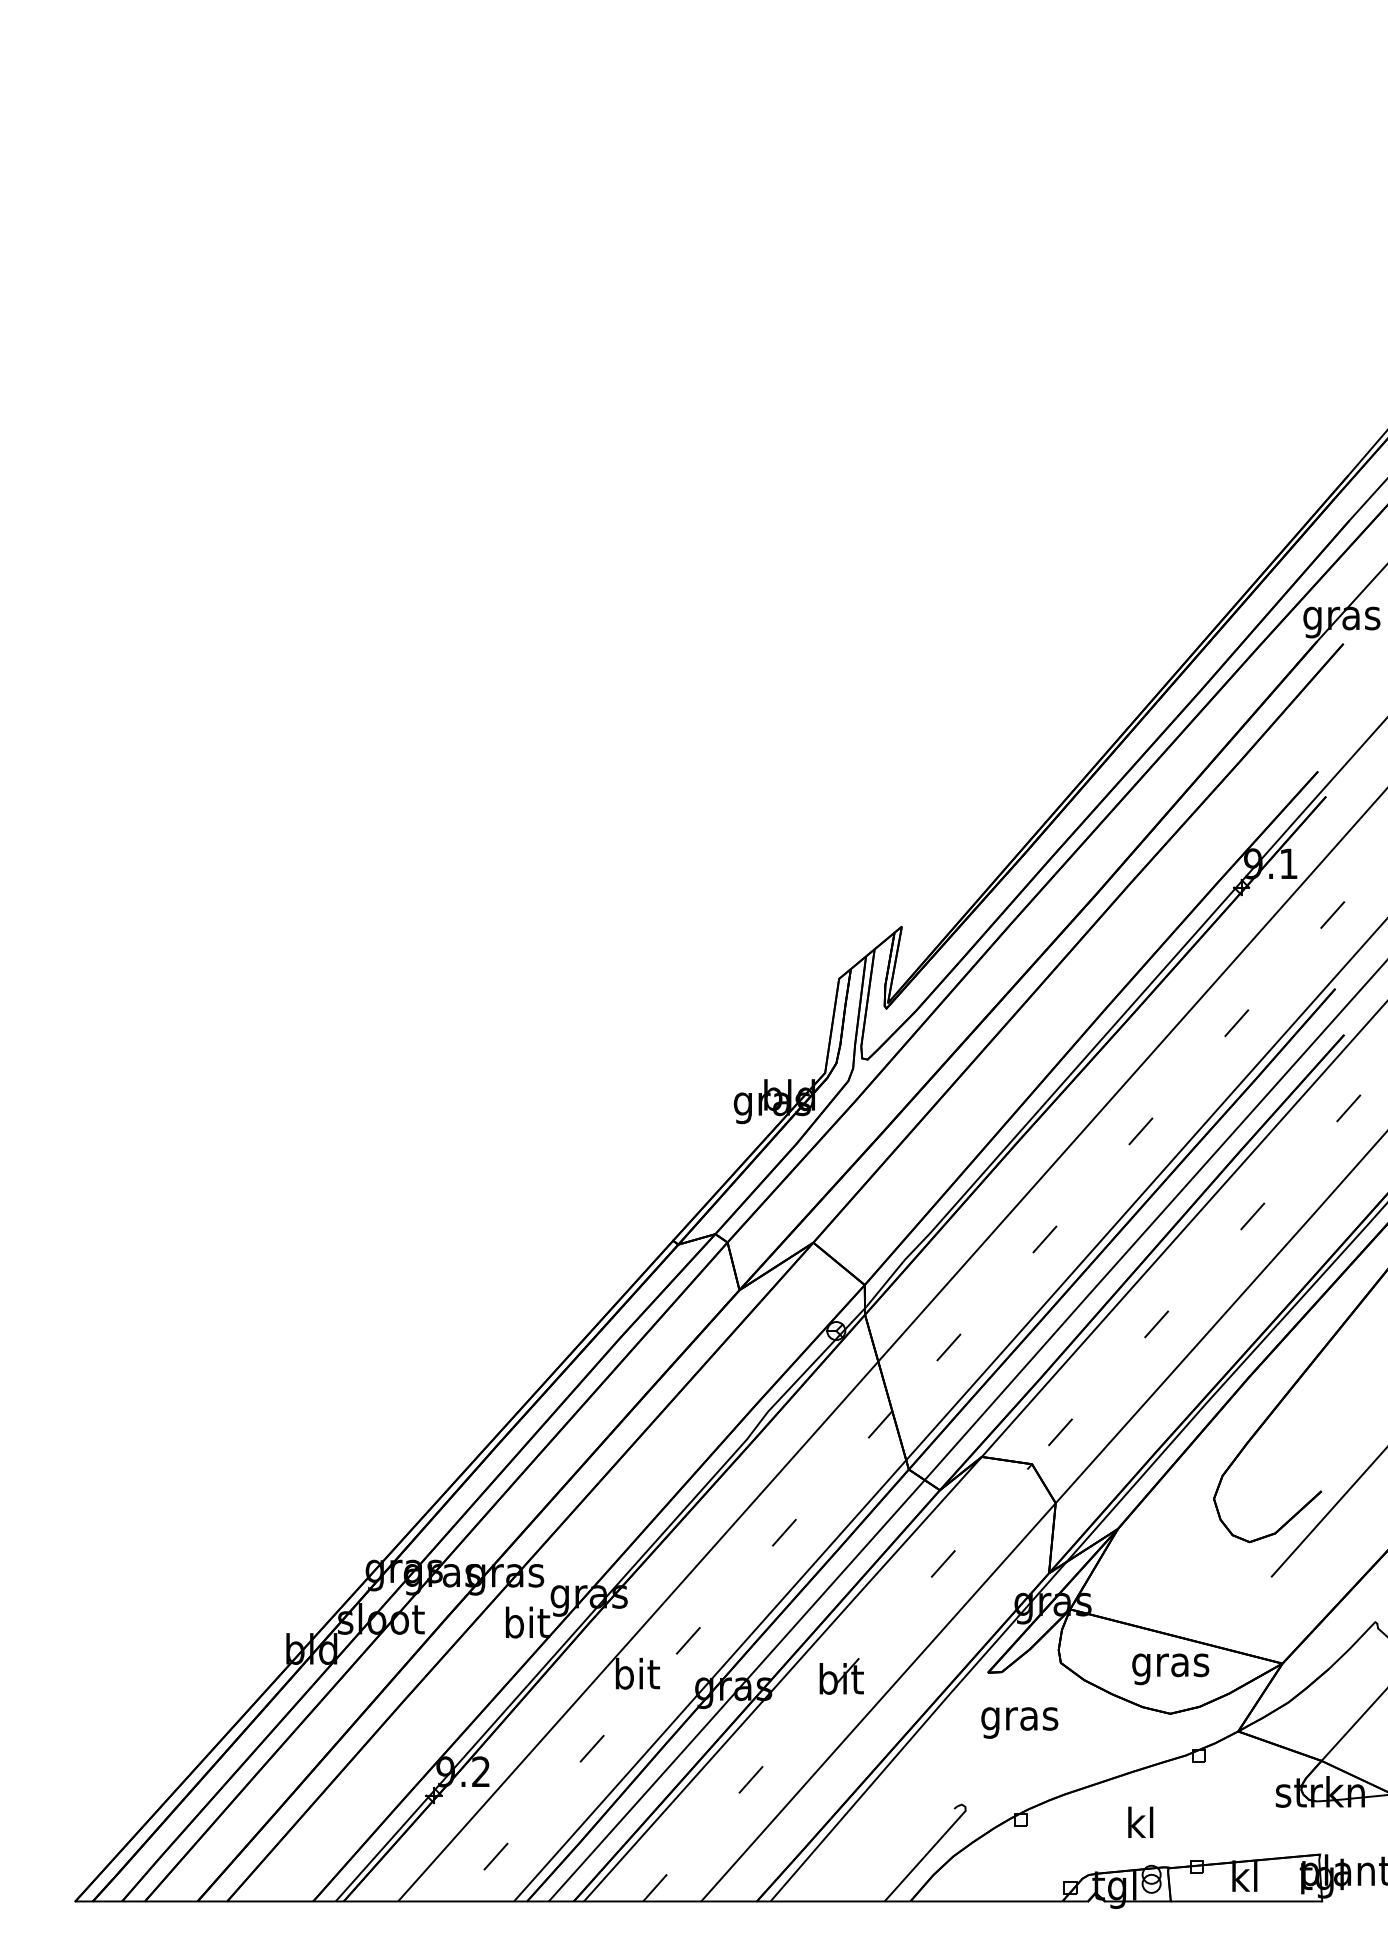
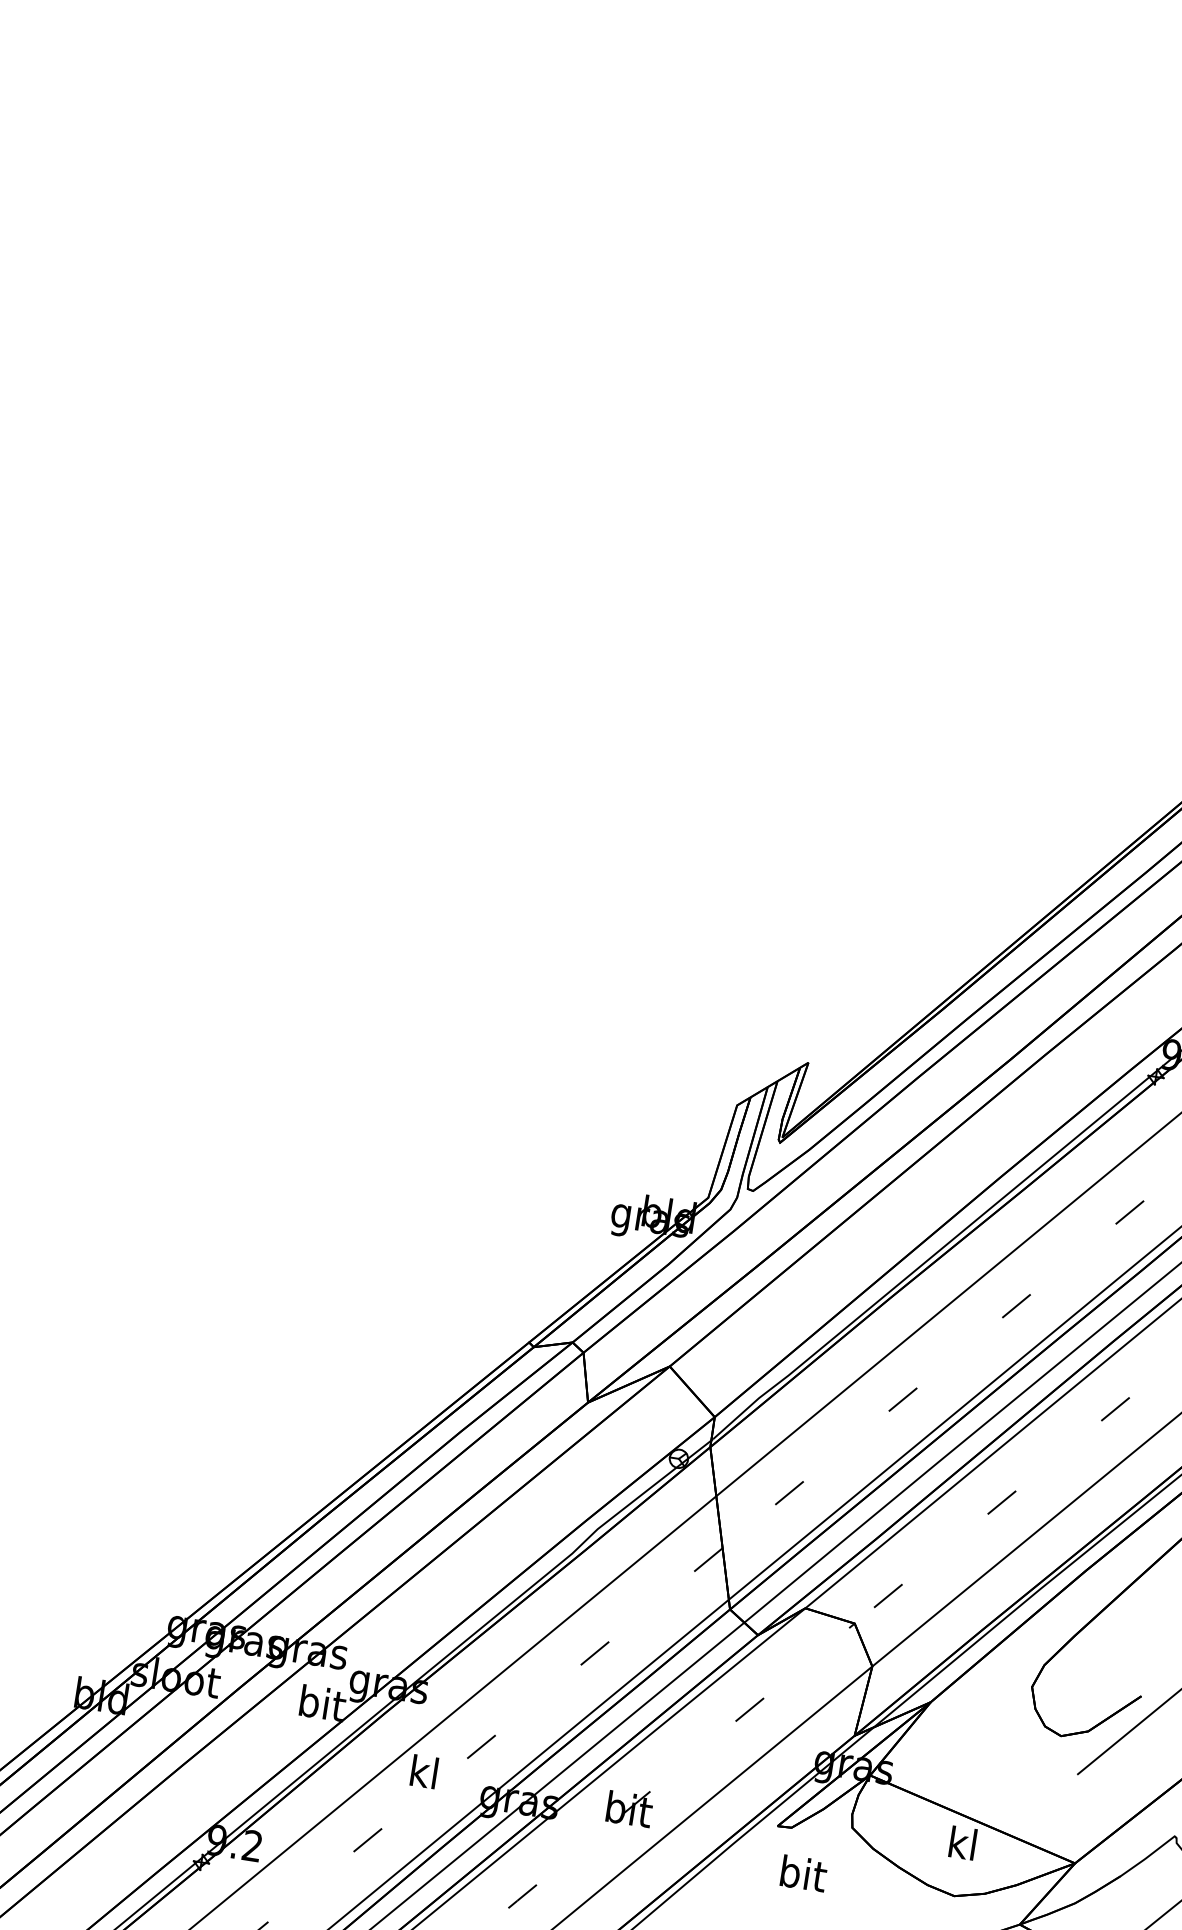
text: (1170, 1665) -> (962, 1847), gras -> kl
text: (637, 1673) -> (425, 1771), bit -> kl
text: (1019, 1718) -> (802, 1877), gras -> bit

